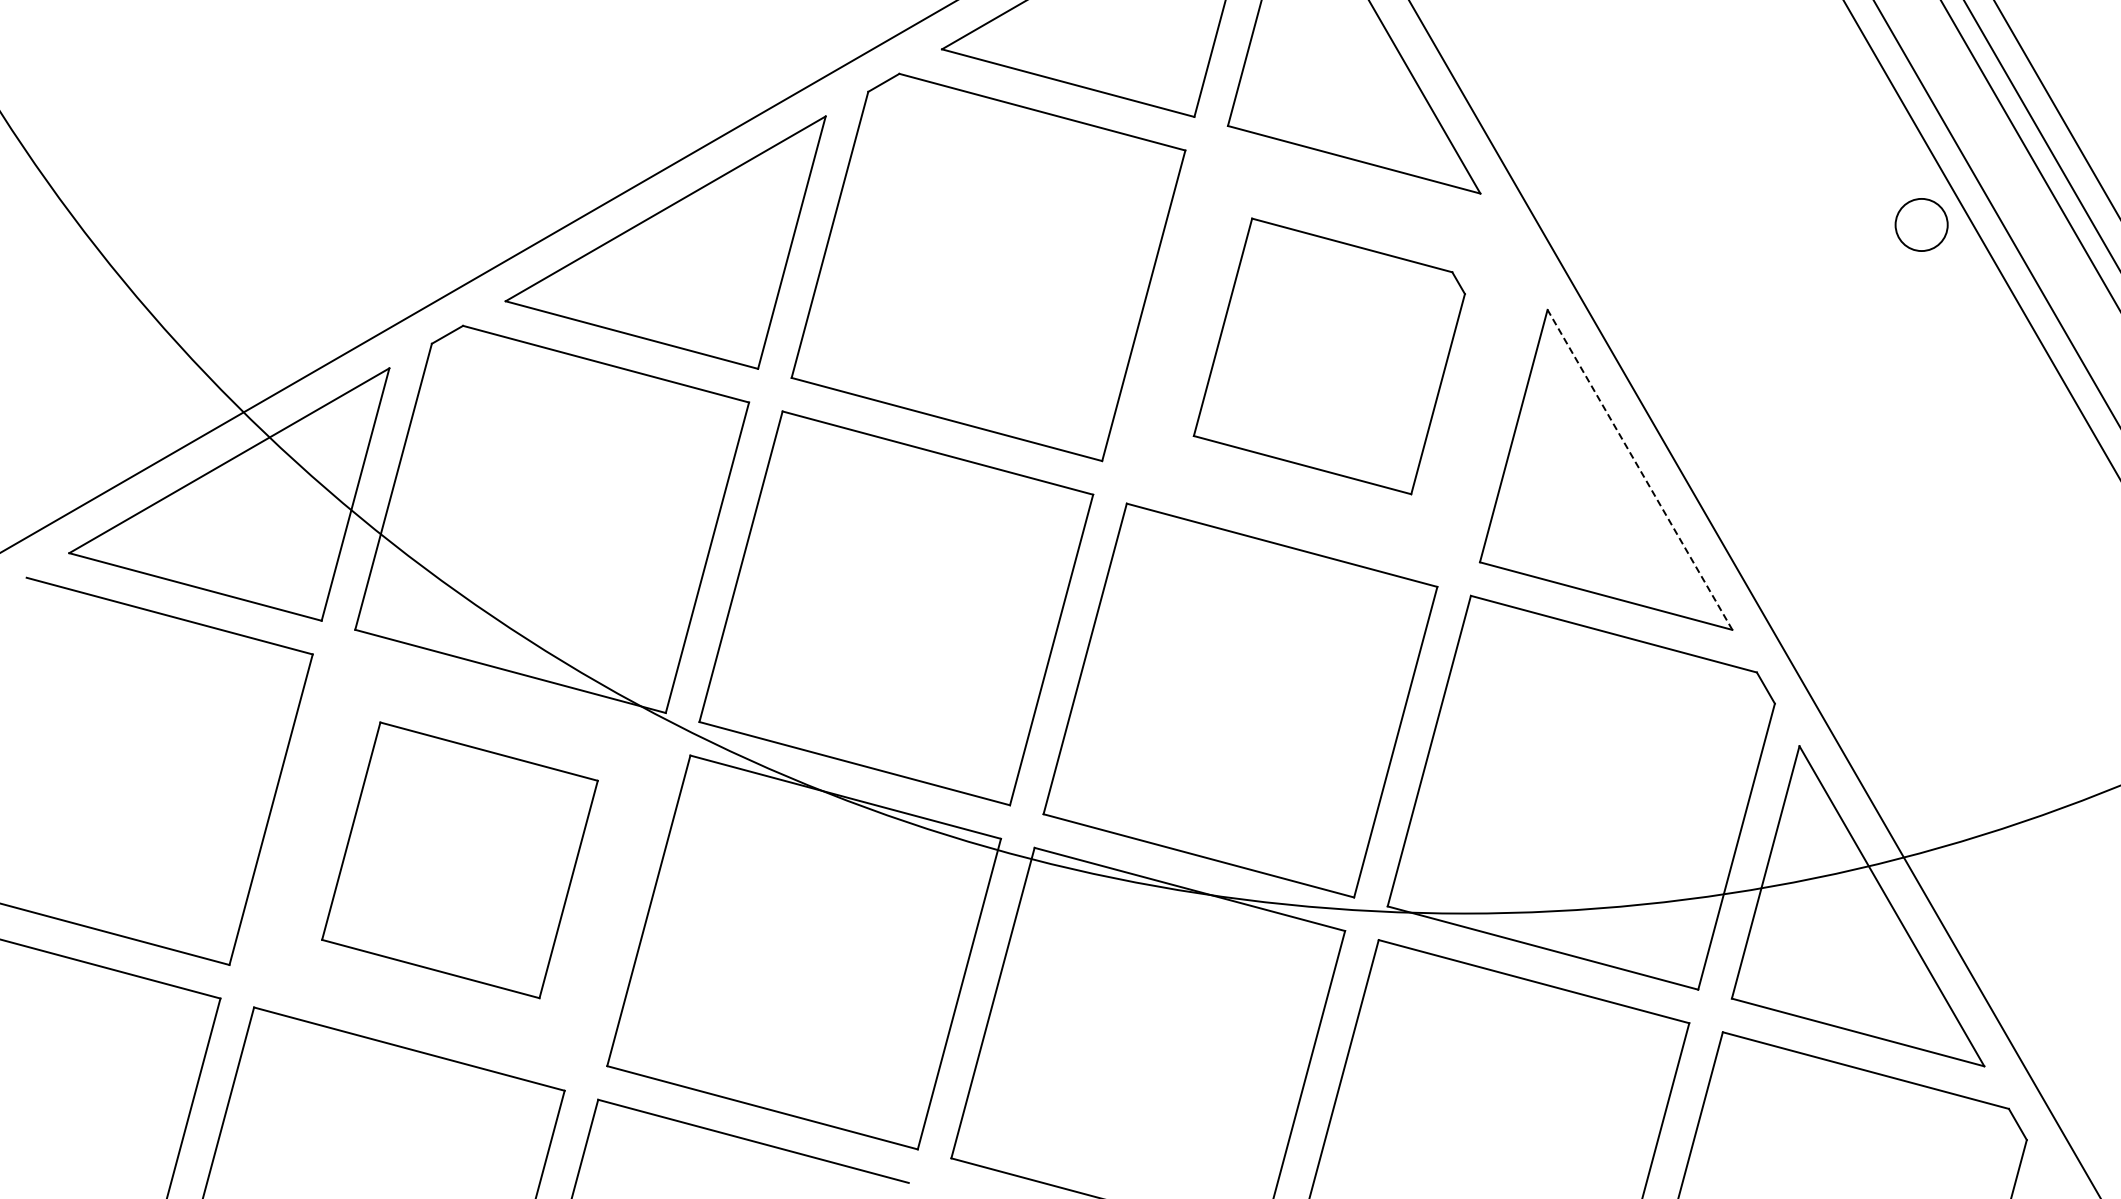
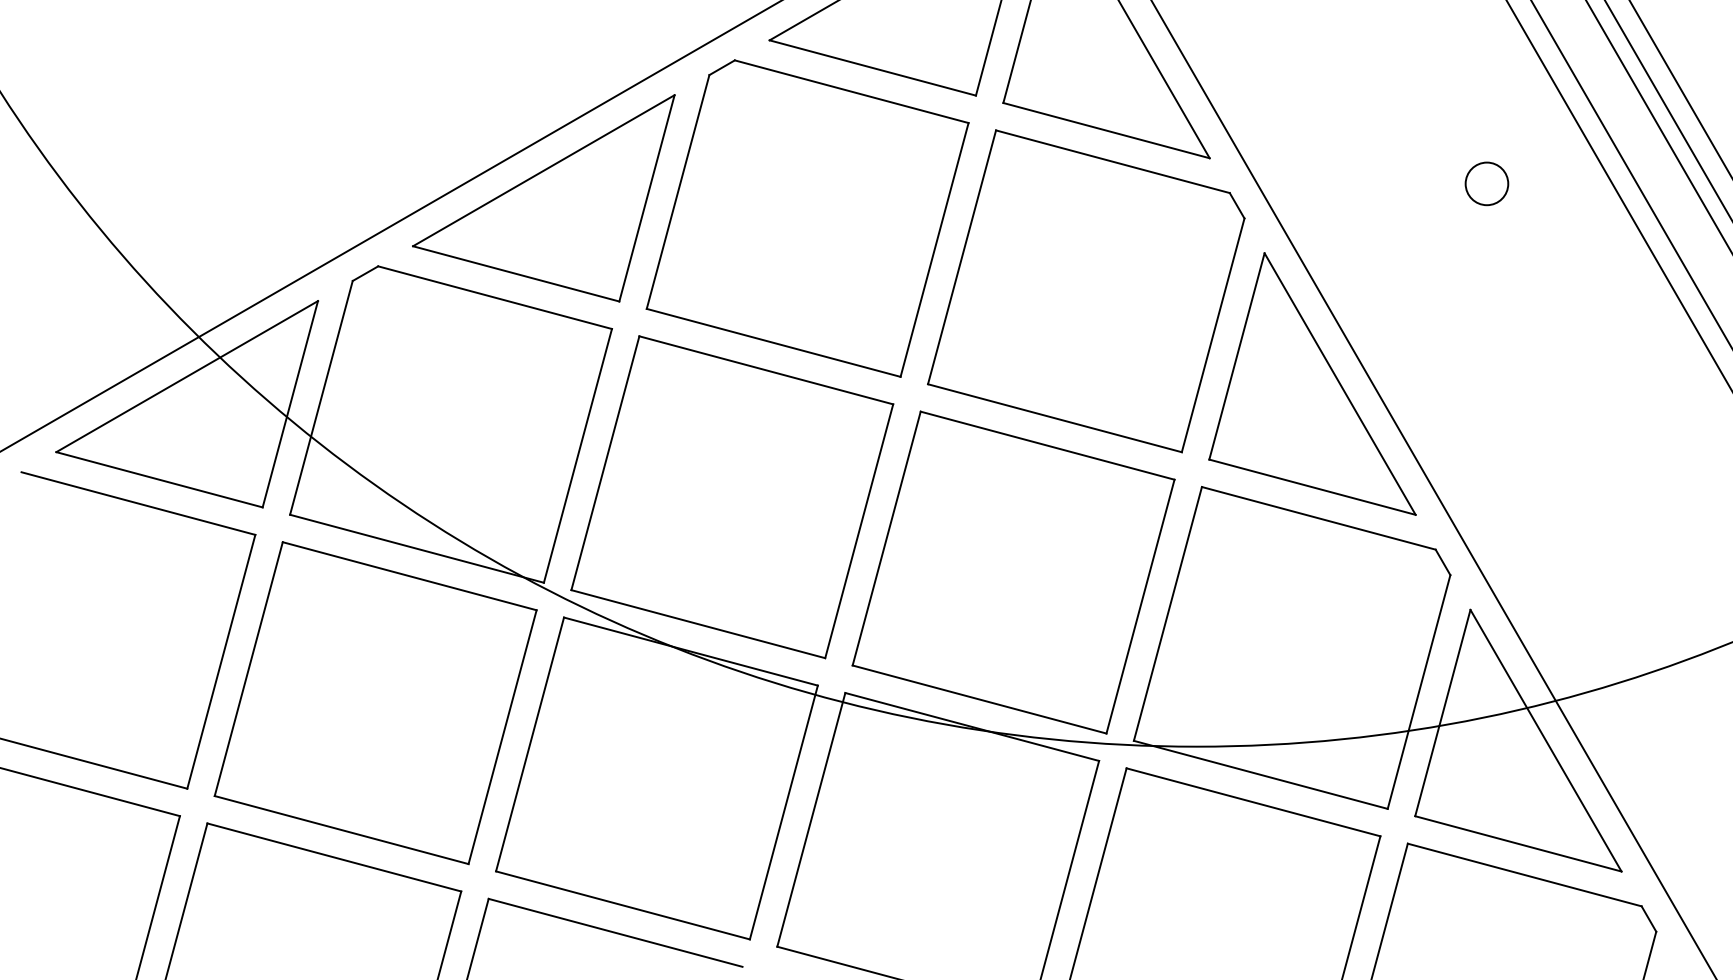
circle: (1921, 224) -> (1486, 183), moved
part: (1329, 356) -> (1086, 291), size x1.43
line: (1640, 469) -> (1340, 383), dashed -> solid
part: (459, 860) -> (375, 703), size x1.43

